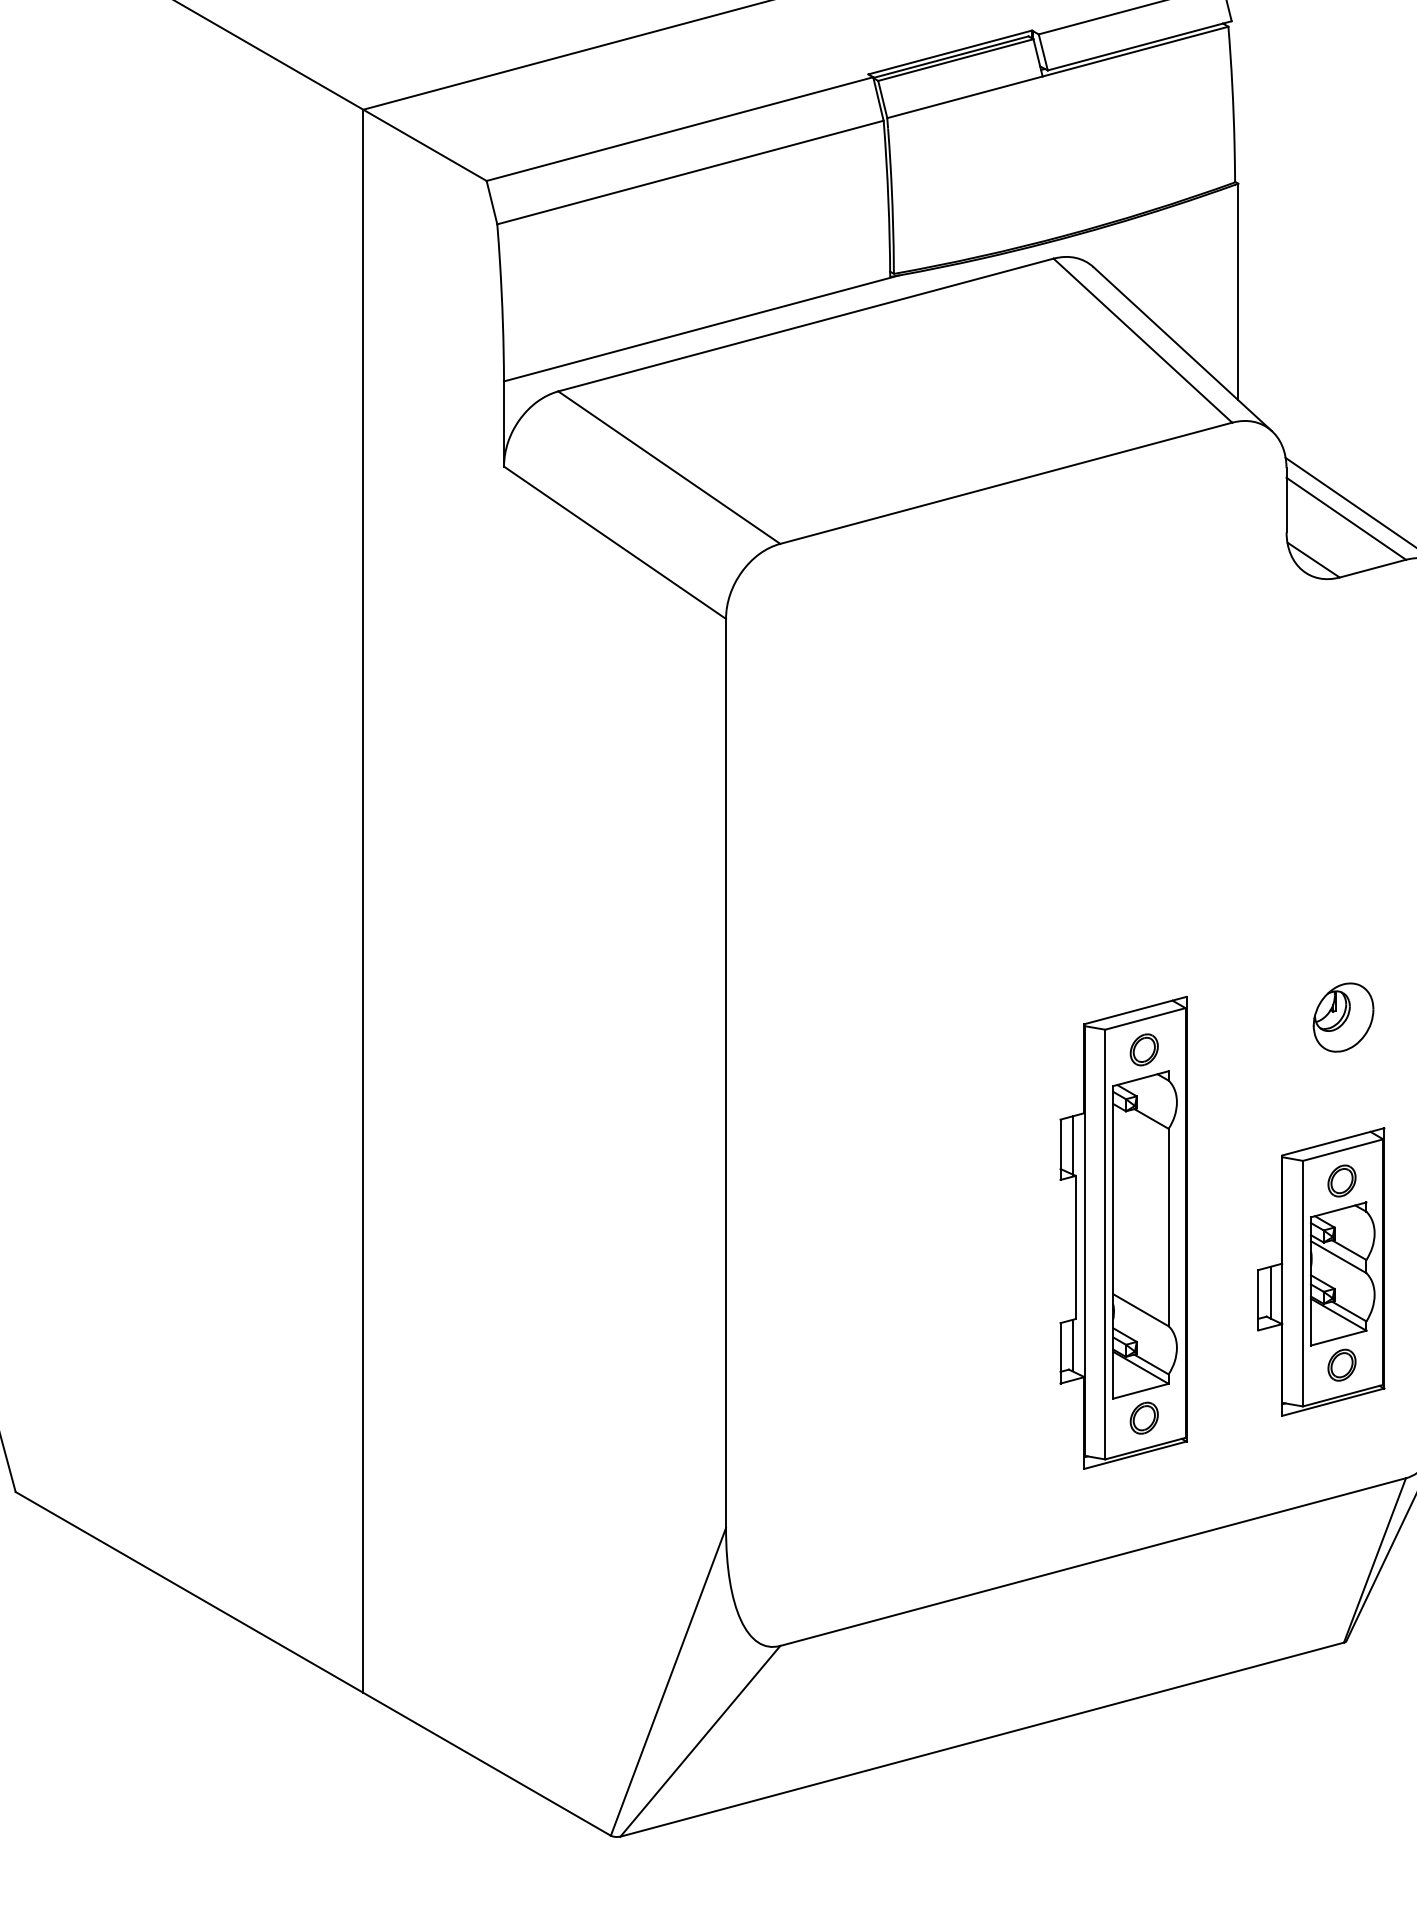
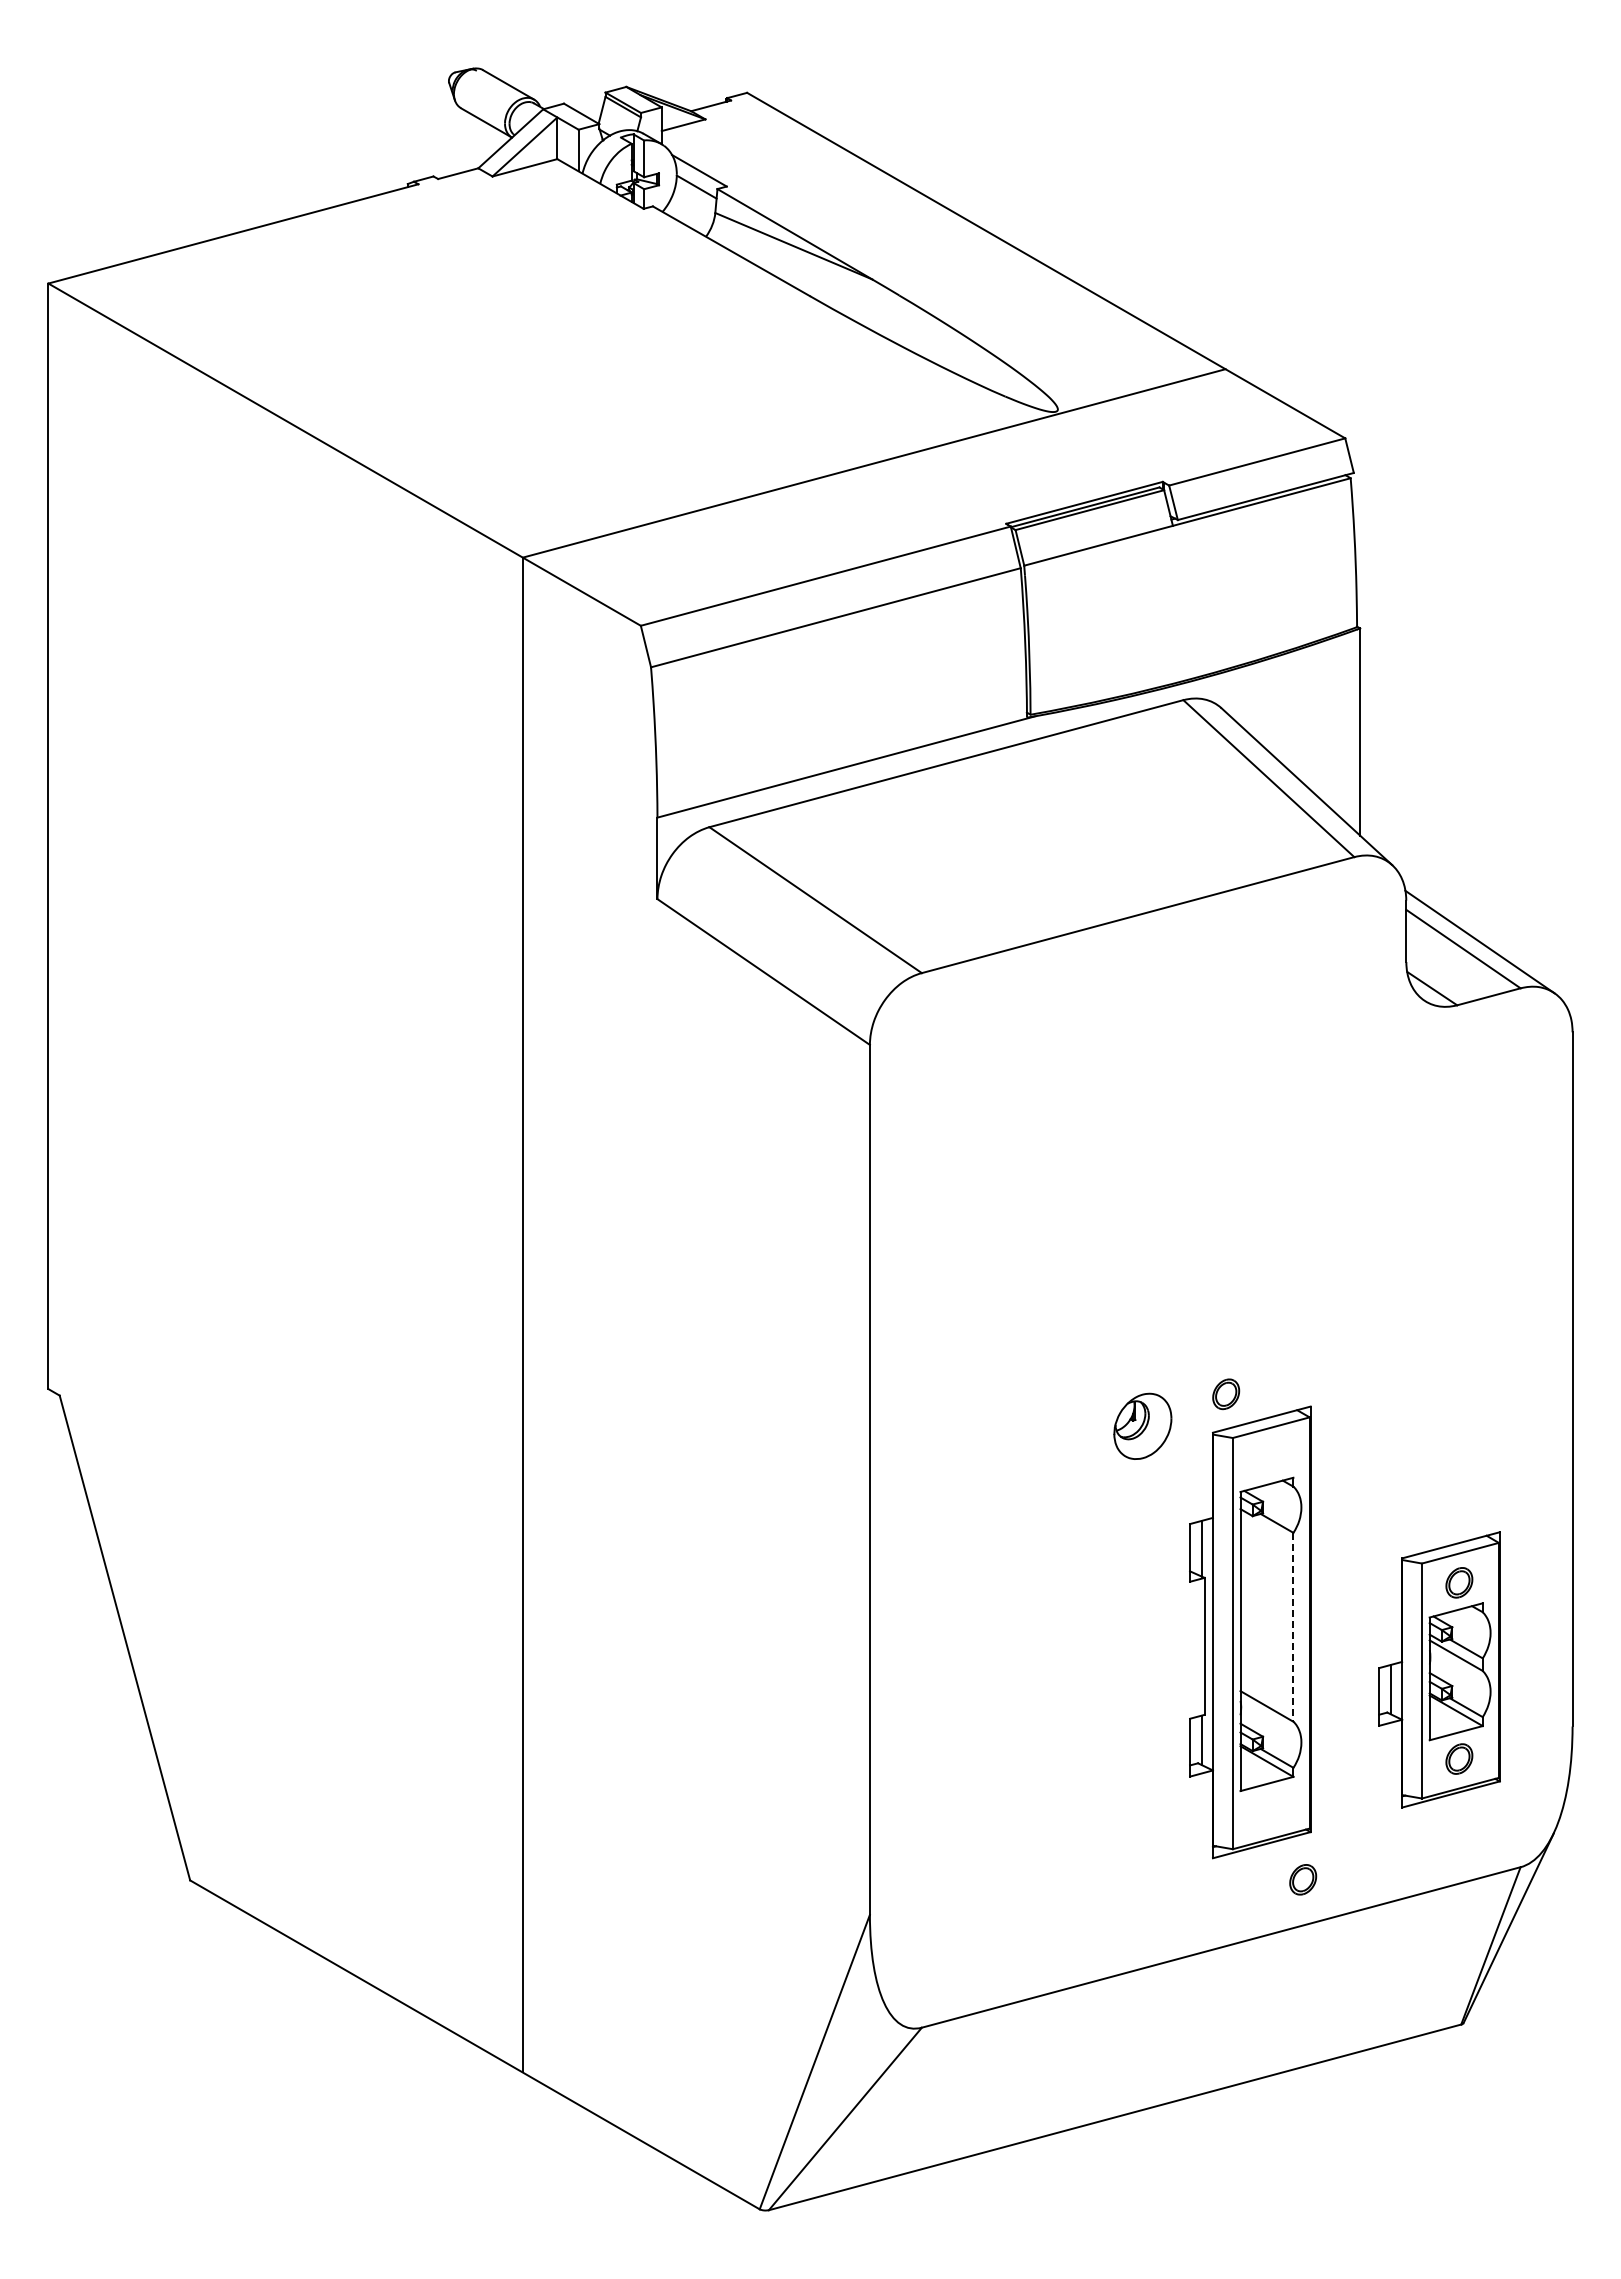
part: (1343, 1016) -> (1142, 1425), moved
part: (1144, 1050) -> (1226, 1394), moved
line: (1168, 1227) -> (1293, 1627), solid -> dashed
part: (1144, 1417) -> (1303, 1879), moved

